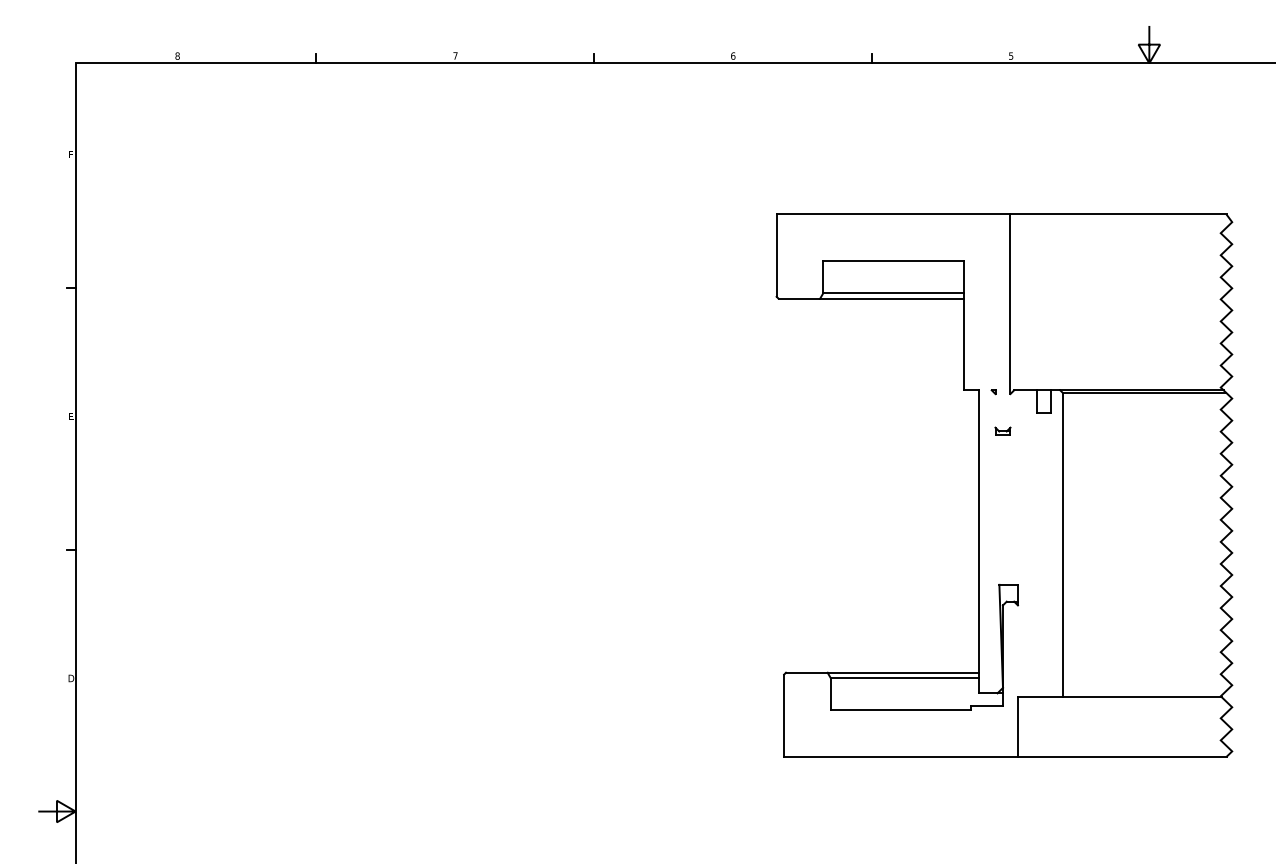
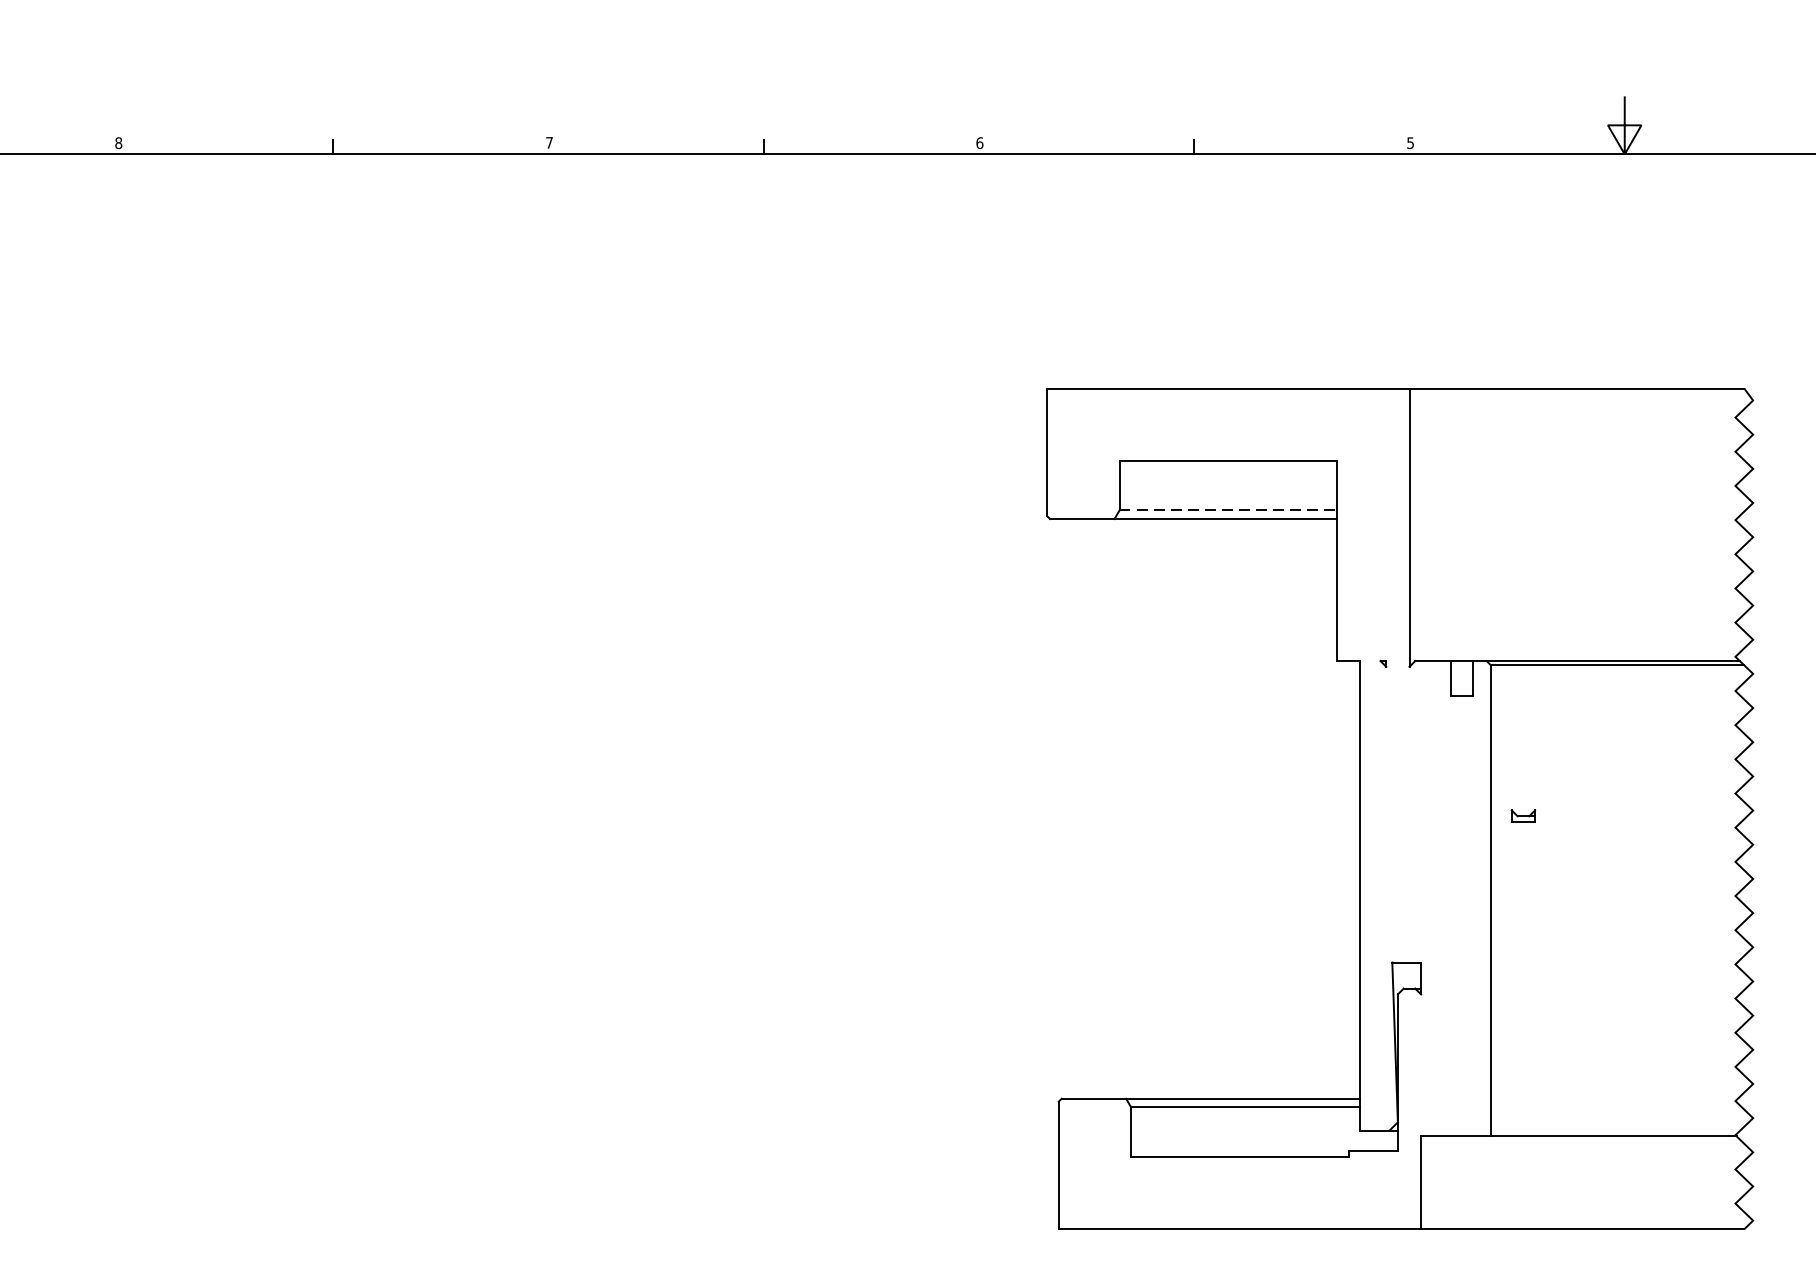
line: (894, 293) -> (1229, 511), solid -> dashed
part: (1002, 430) -> (1522, 814), moved

